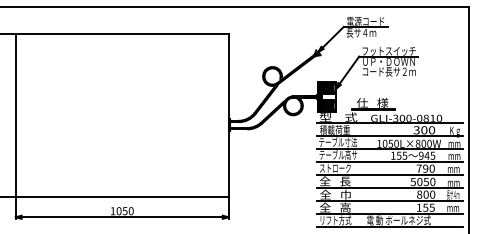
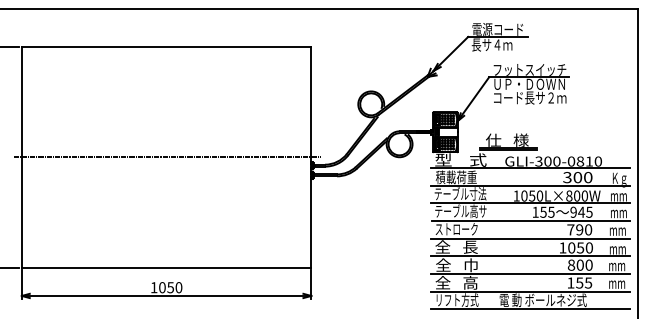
line: (122, 115) -> (166, 157), added
text: (413, 181) -> (562, 247), 5050 -> 1050
text: (452, 194) -> (616, 265), 長サ４ｍ -> mm

